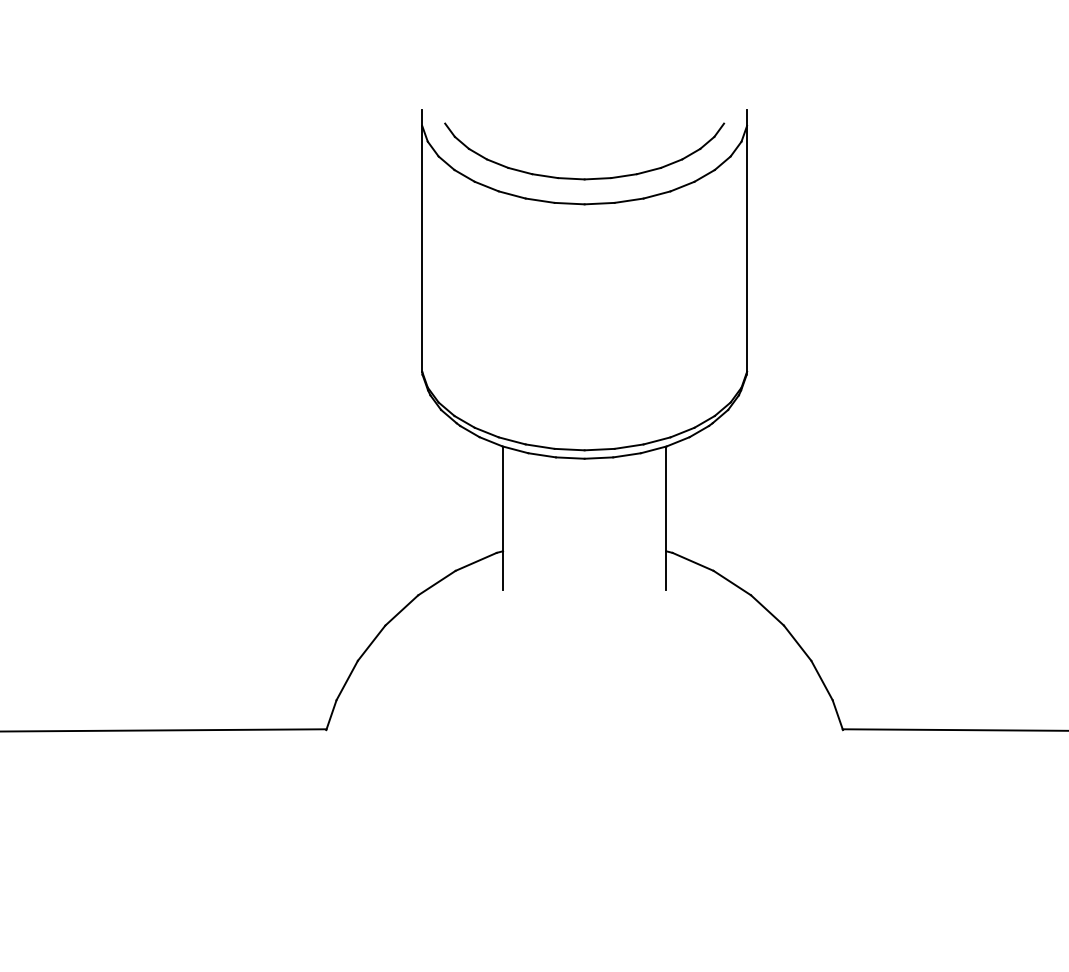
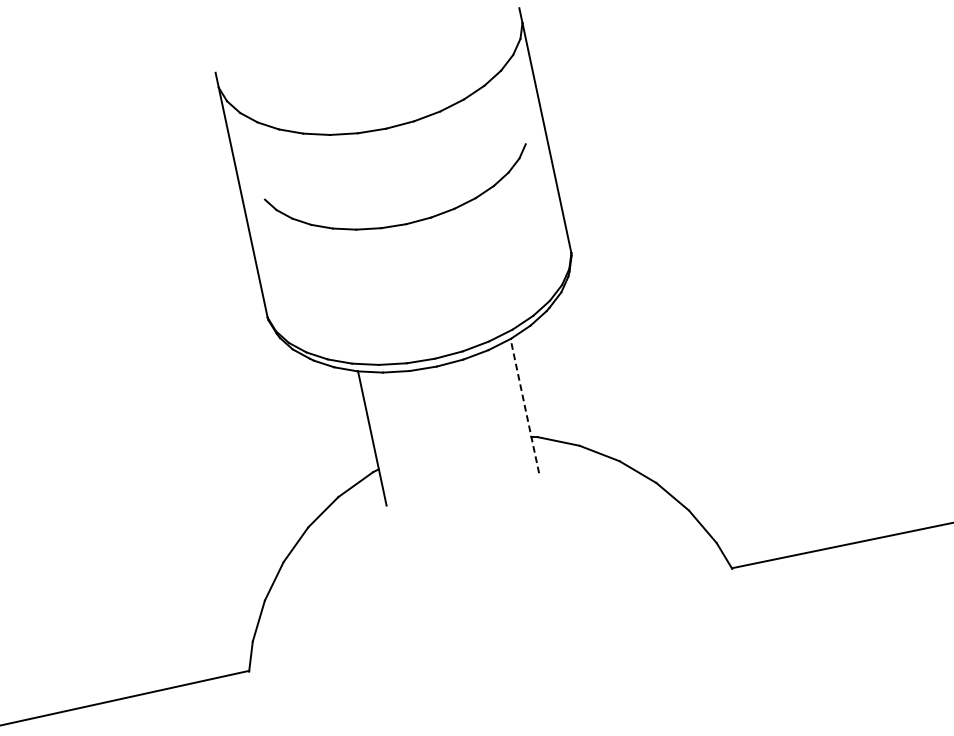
part: (584, 178) -> (406, 223), moved
line: (666, 518) -> (525, 406), solid -> dashed

